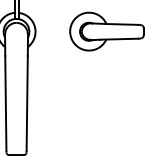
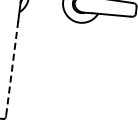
line: (27, 103) -> (12, 68), solid -> dashed

